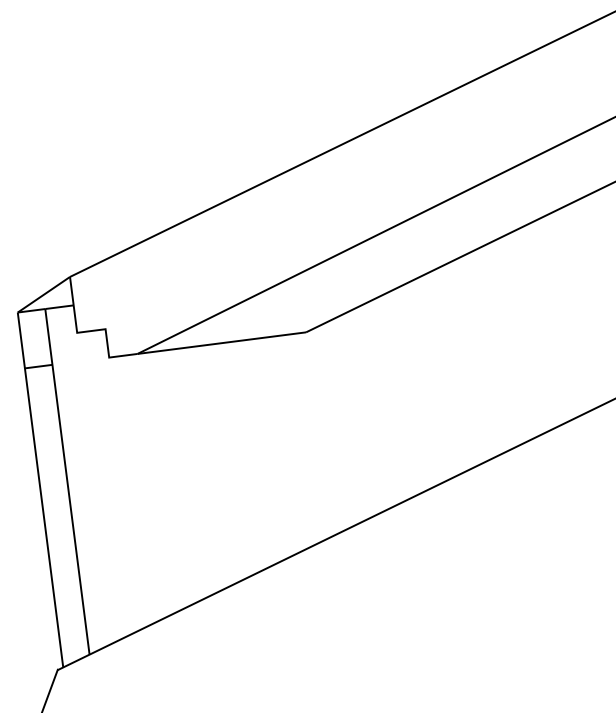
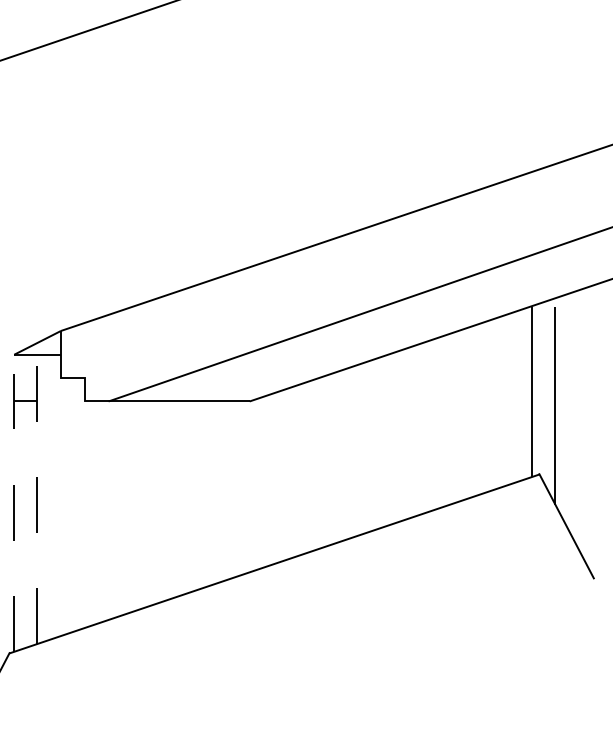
line: (67, 481) -> (37, 499), solid -> dashed
line: (40, 490) -> (14, 503), solid -> dashed

